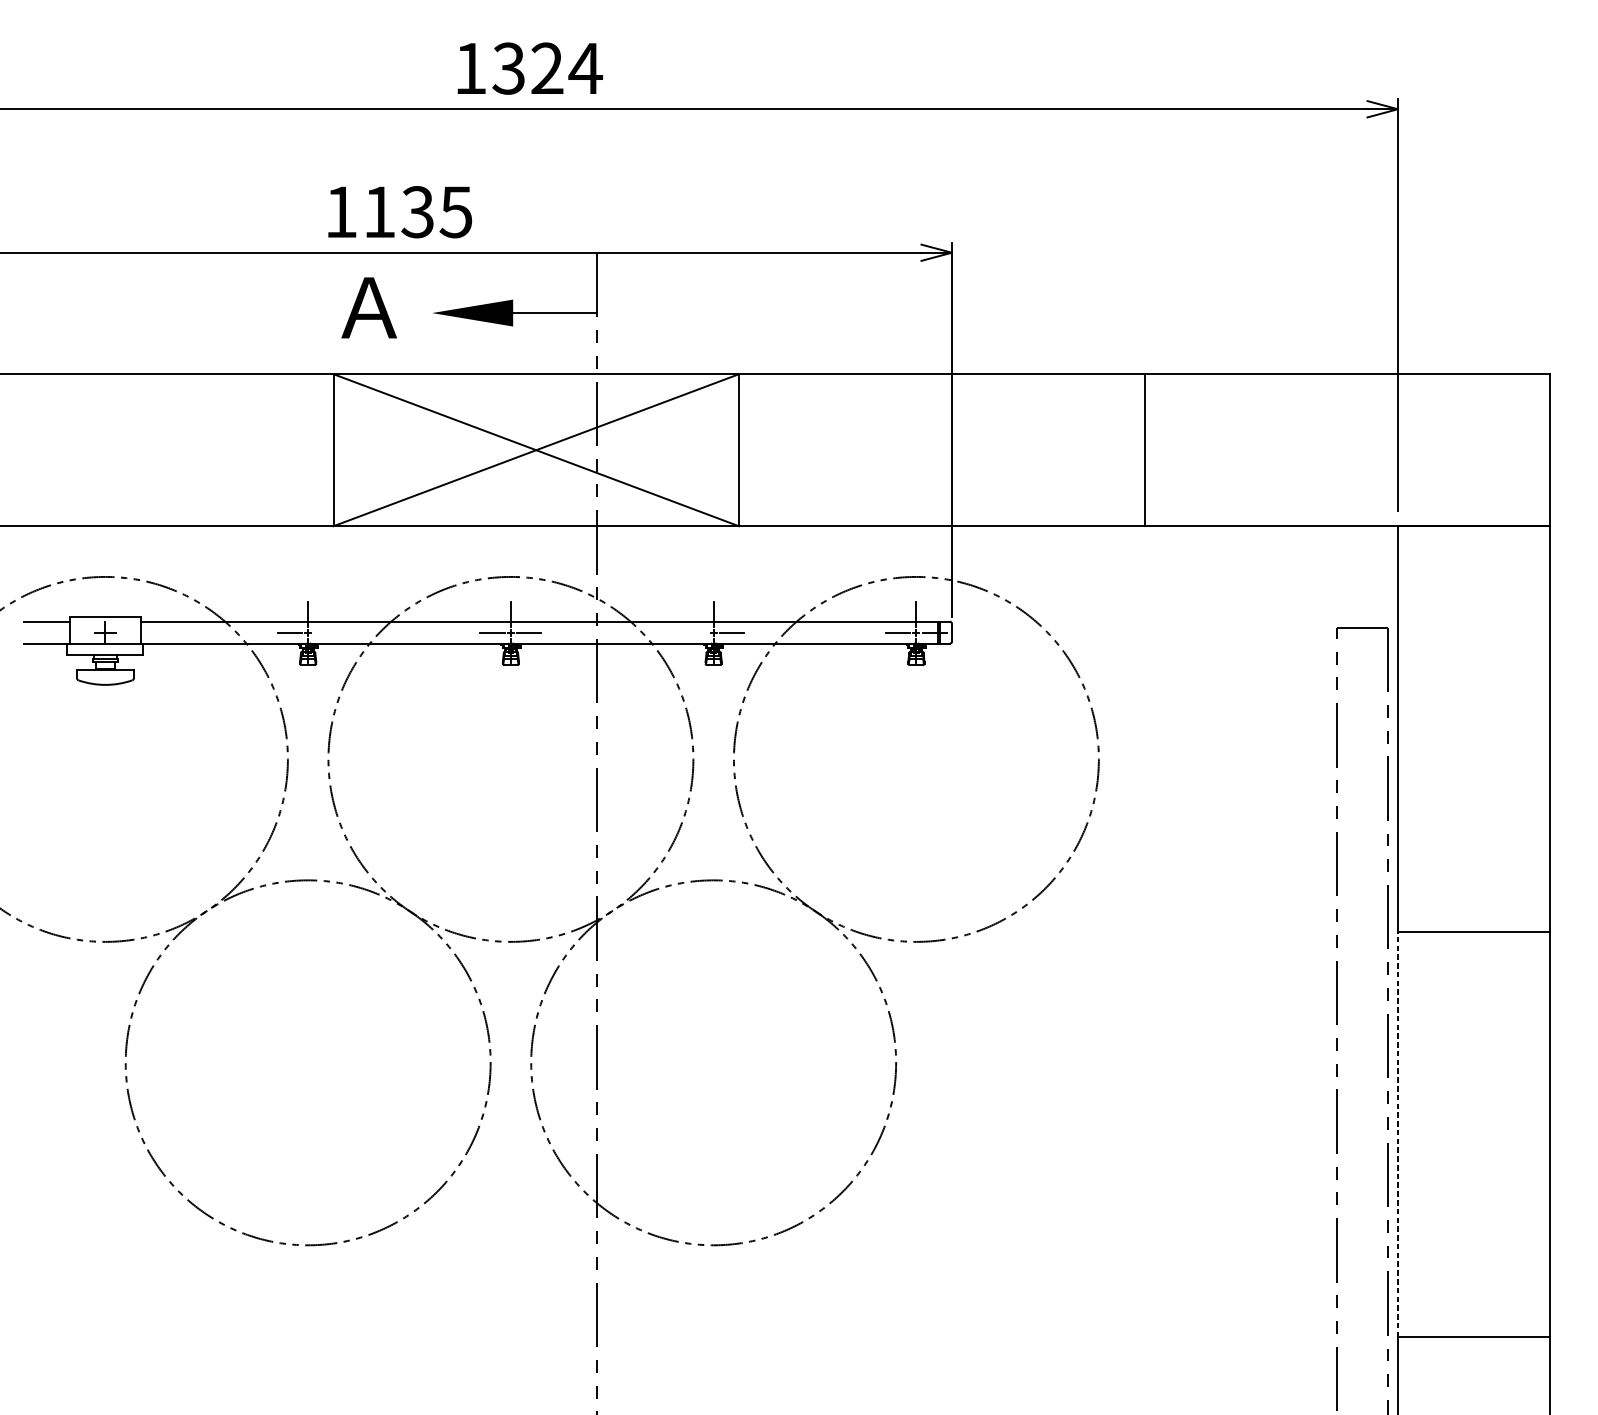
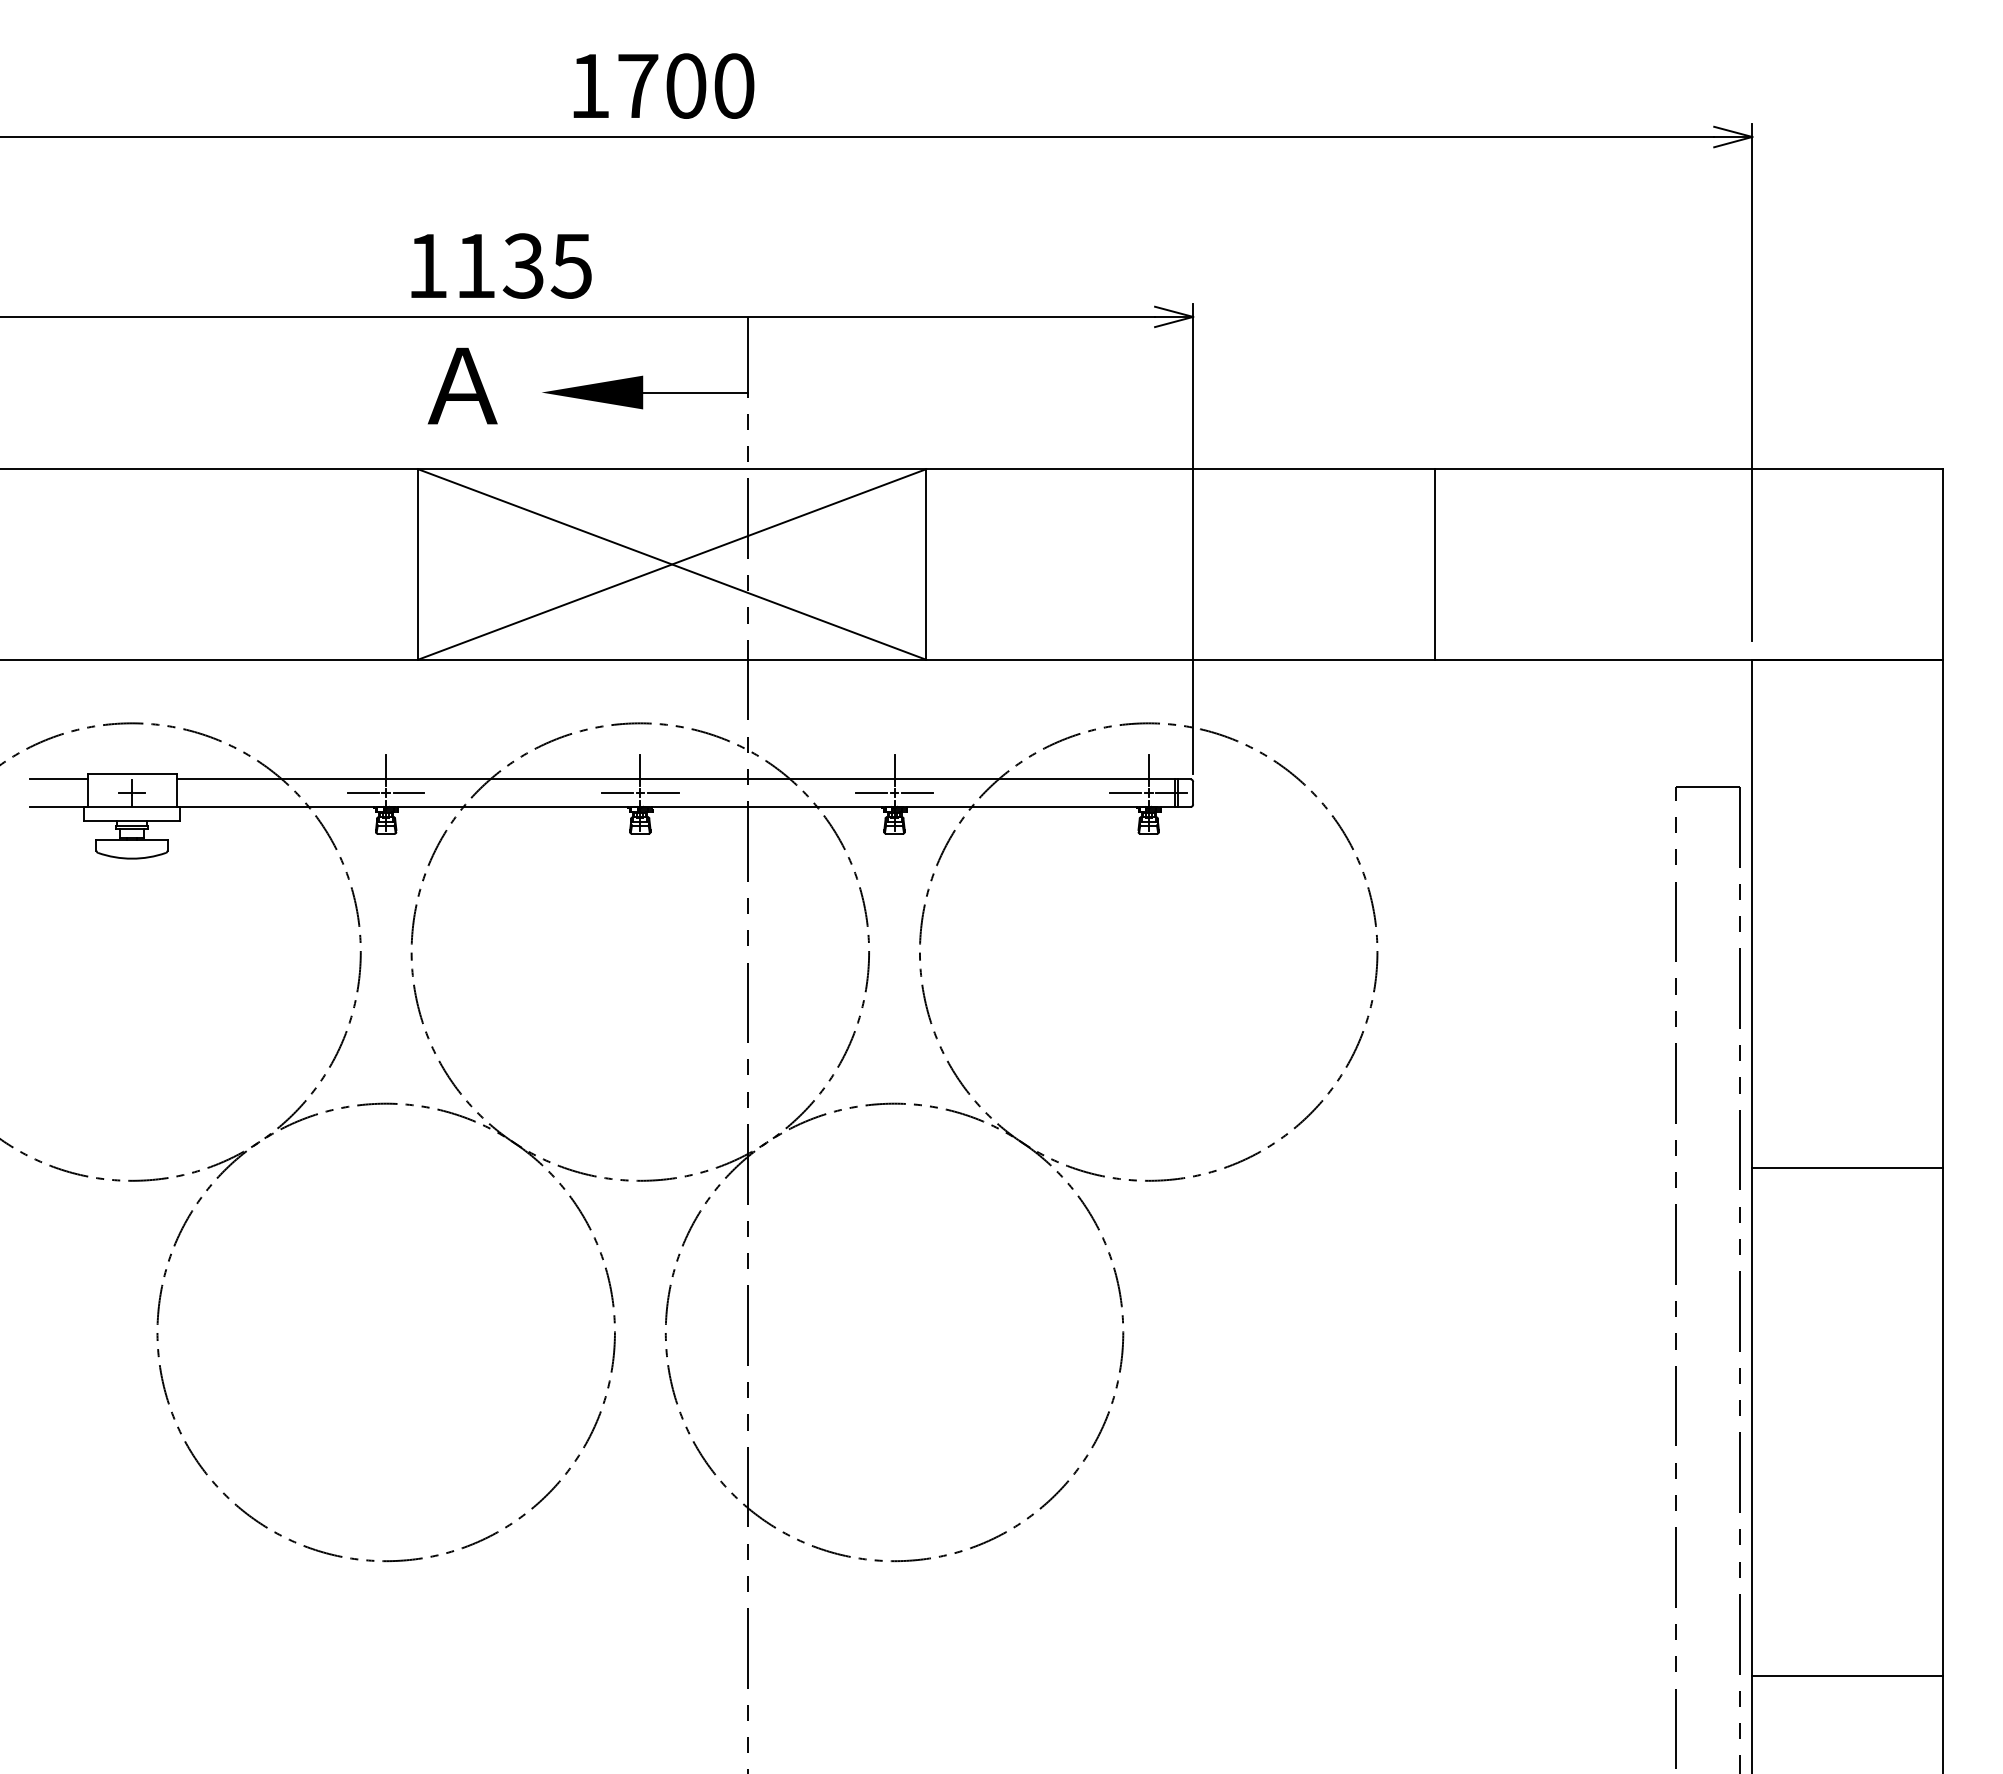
text: (547, 68) -> (686, 85), 1324 -> 1700
line: (325, 632) -> (408, 793), added
line: (695, 632) -> (871, 793), added
line: (1398, 1133) -> (1752, 1421), dashed -> solid

